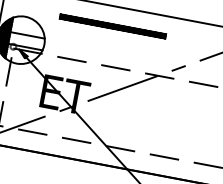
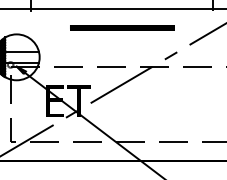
part: (113, 26) -> (122, 27), moved

